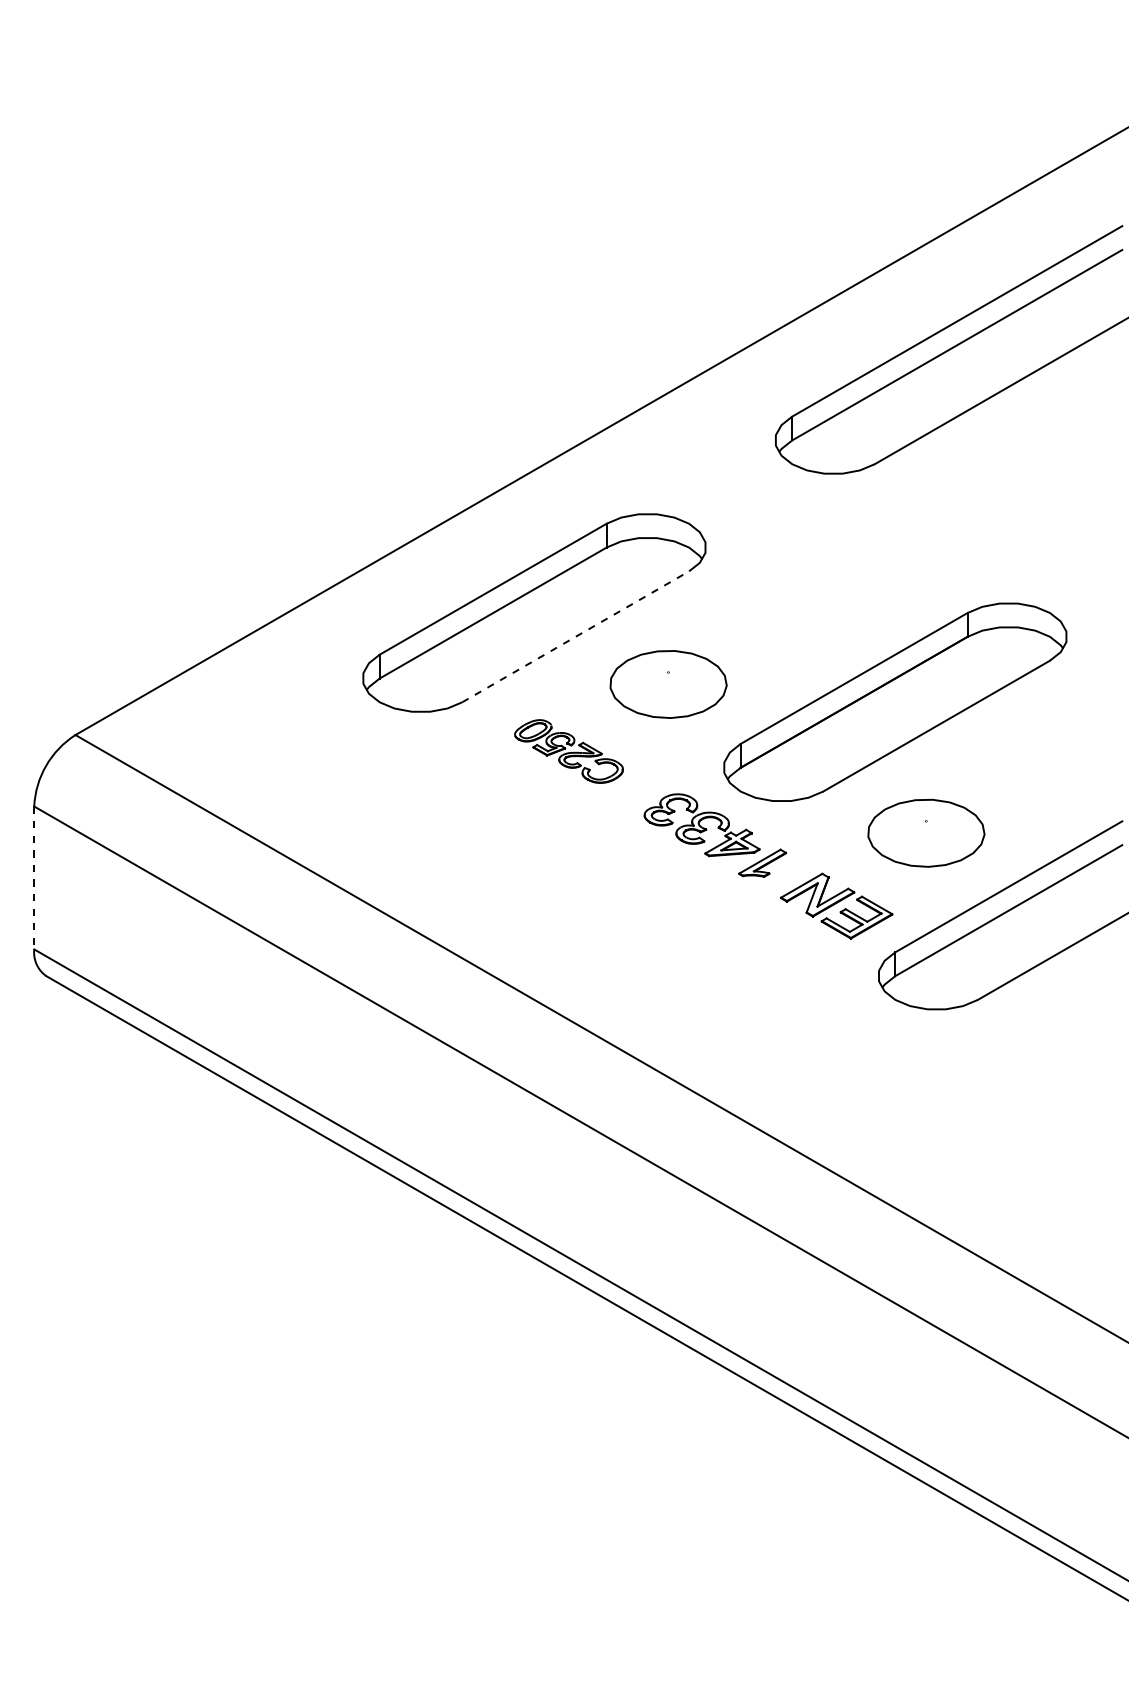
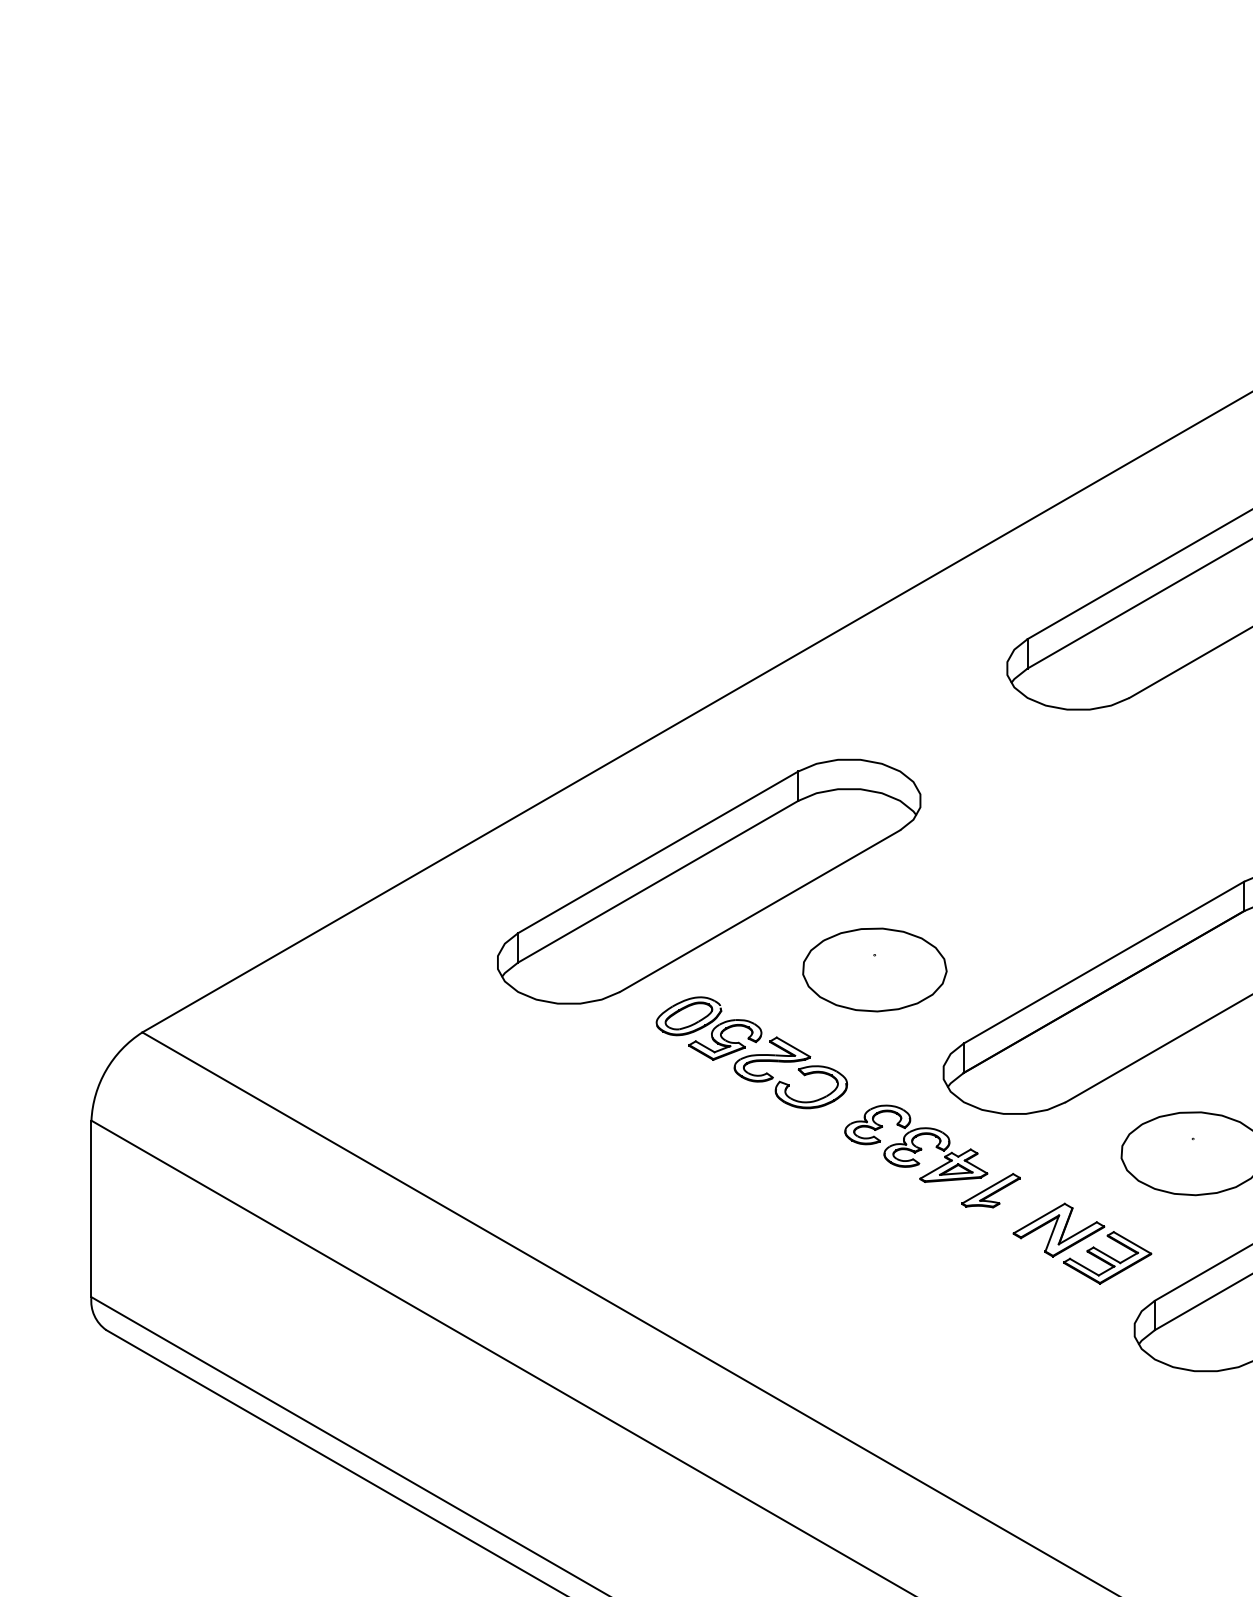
line: (575, 636) -> (759, 910), dashed -> solid
part: (568, 751) -> (751, 1052), size x1.43
line: (34, 878) -> (91, 1209), dashed -> solid

